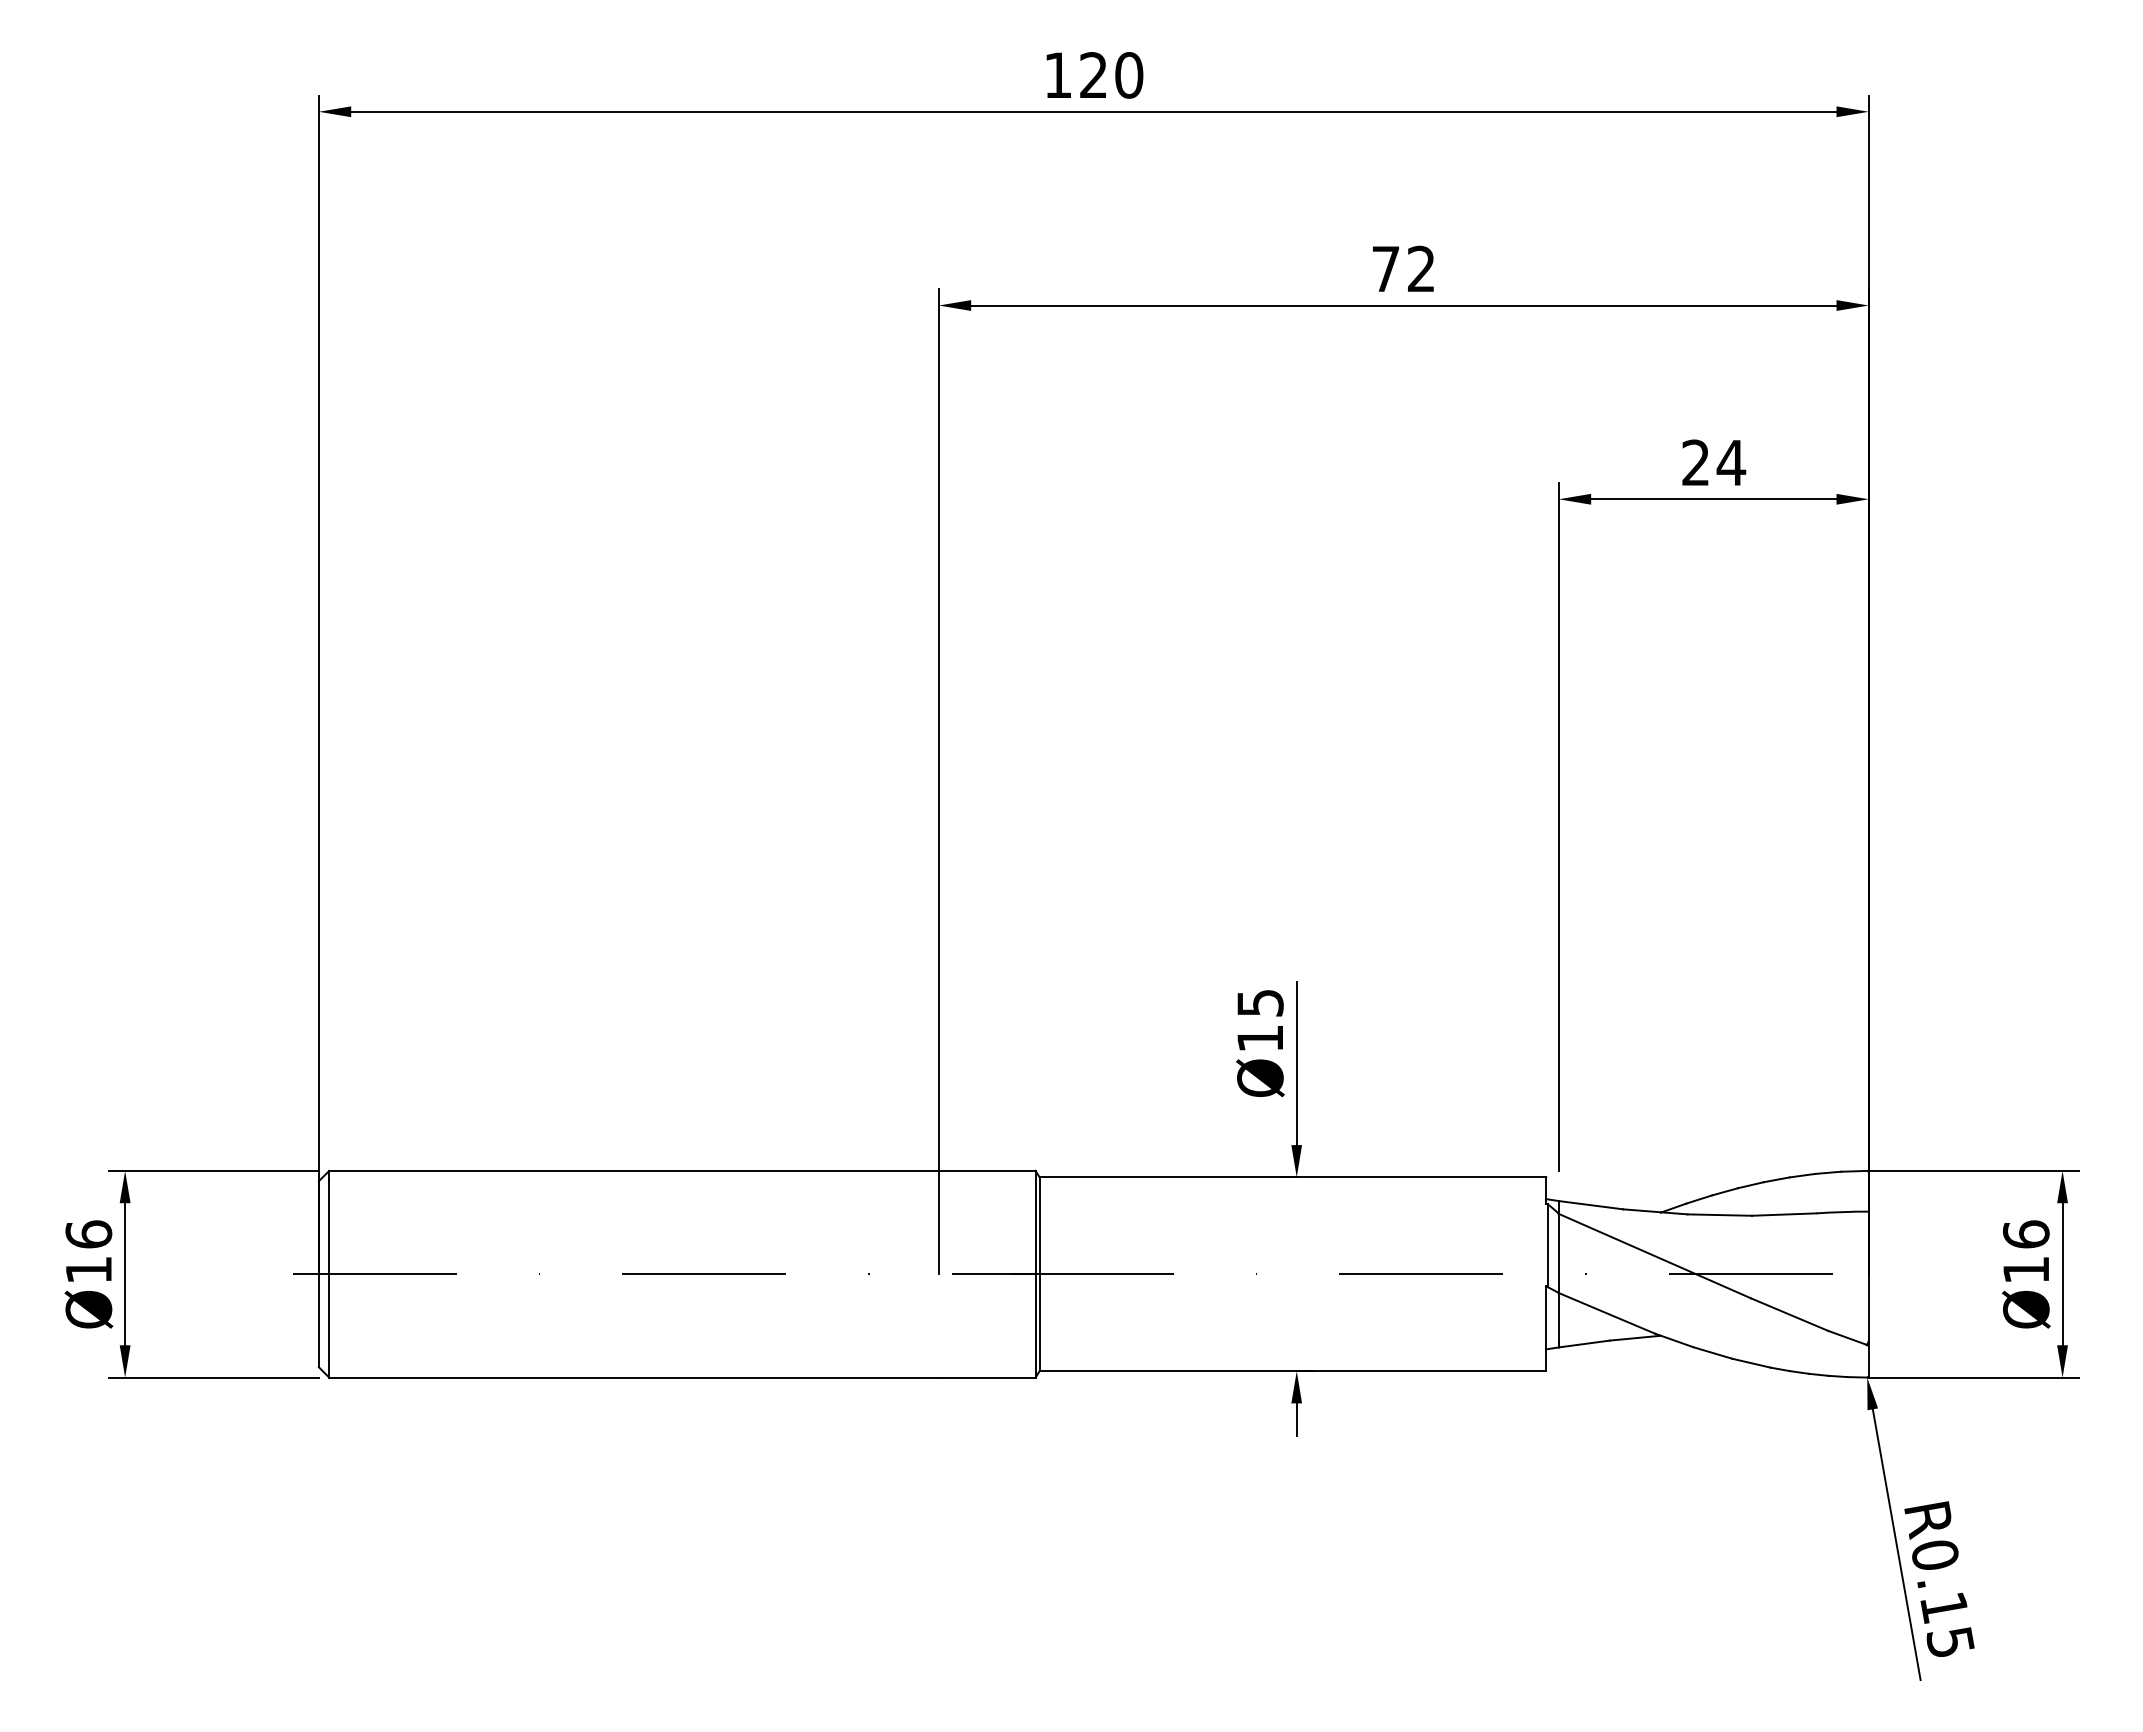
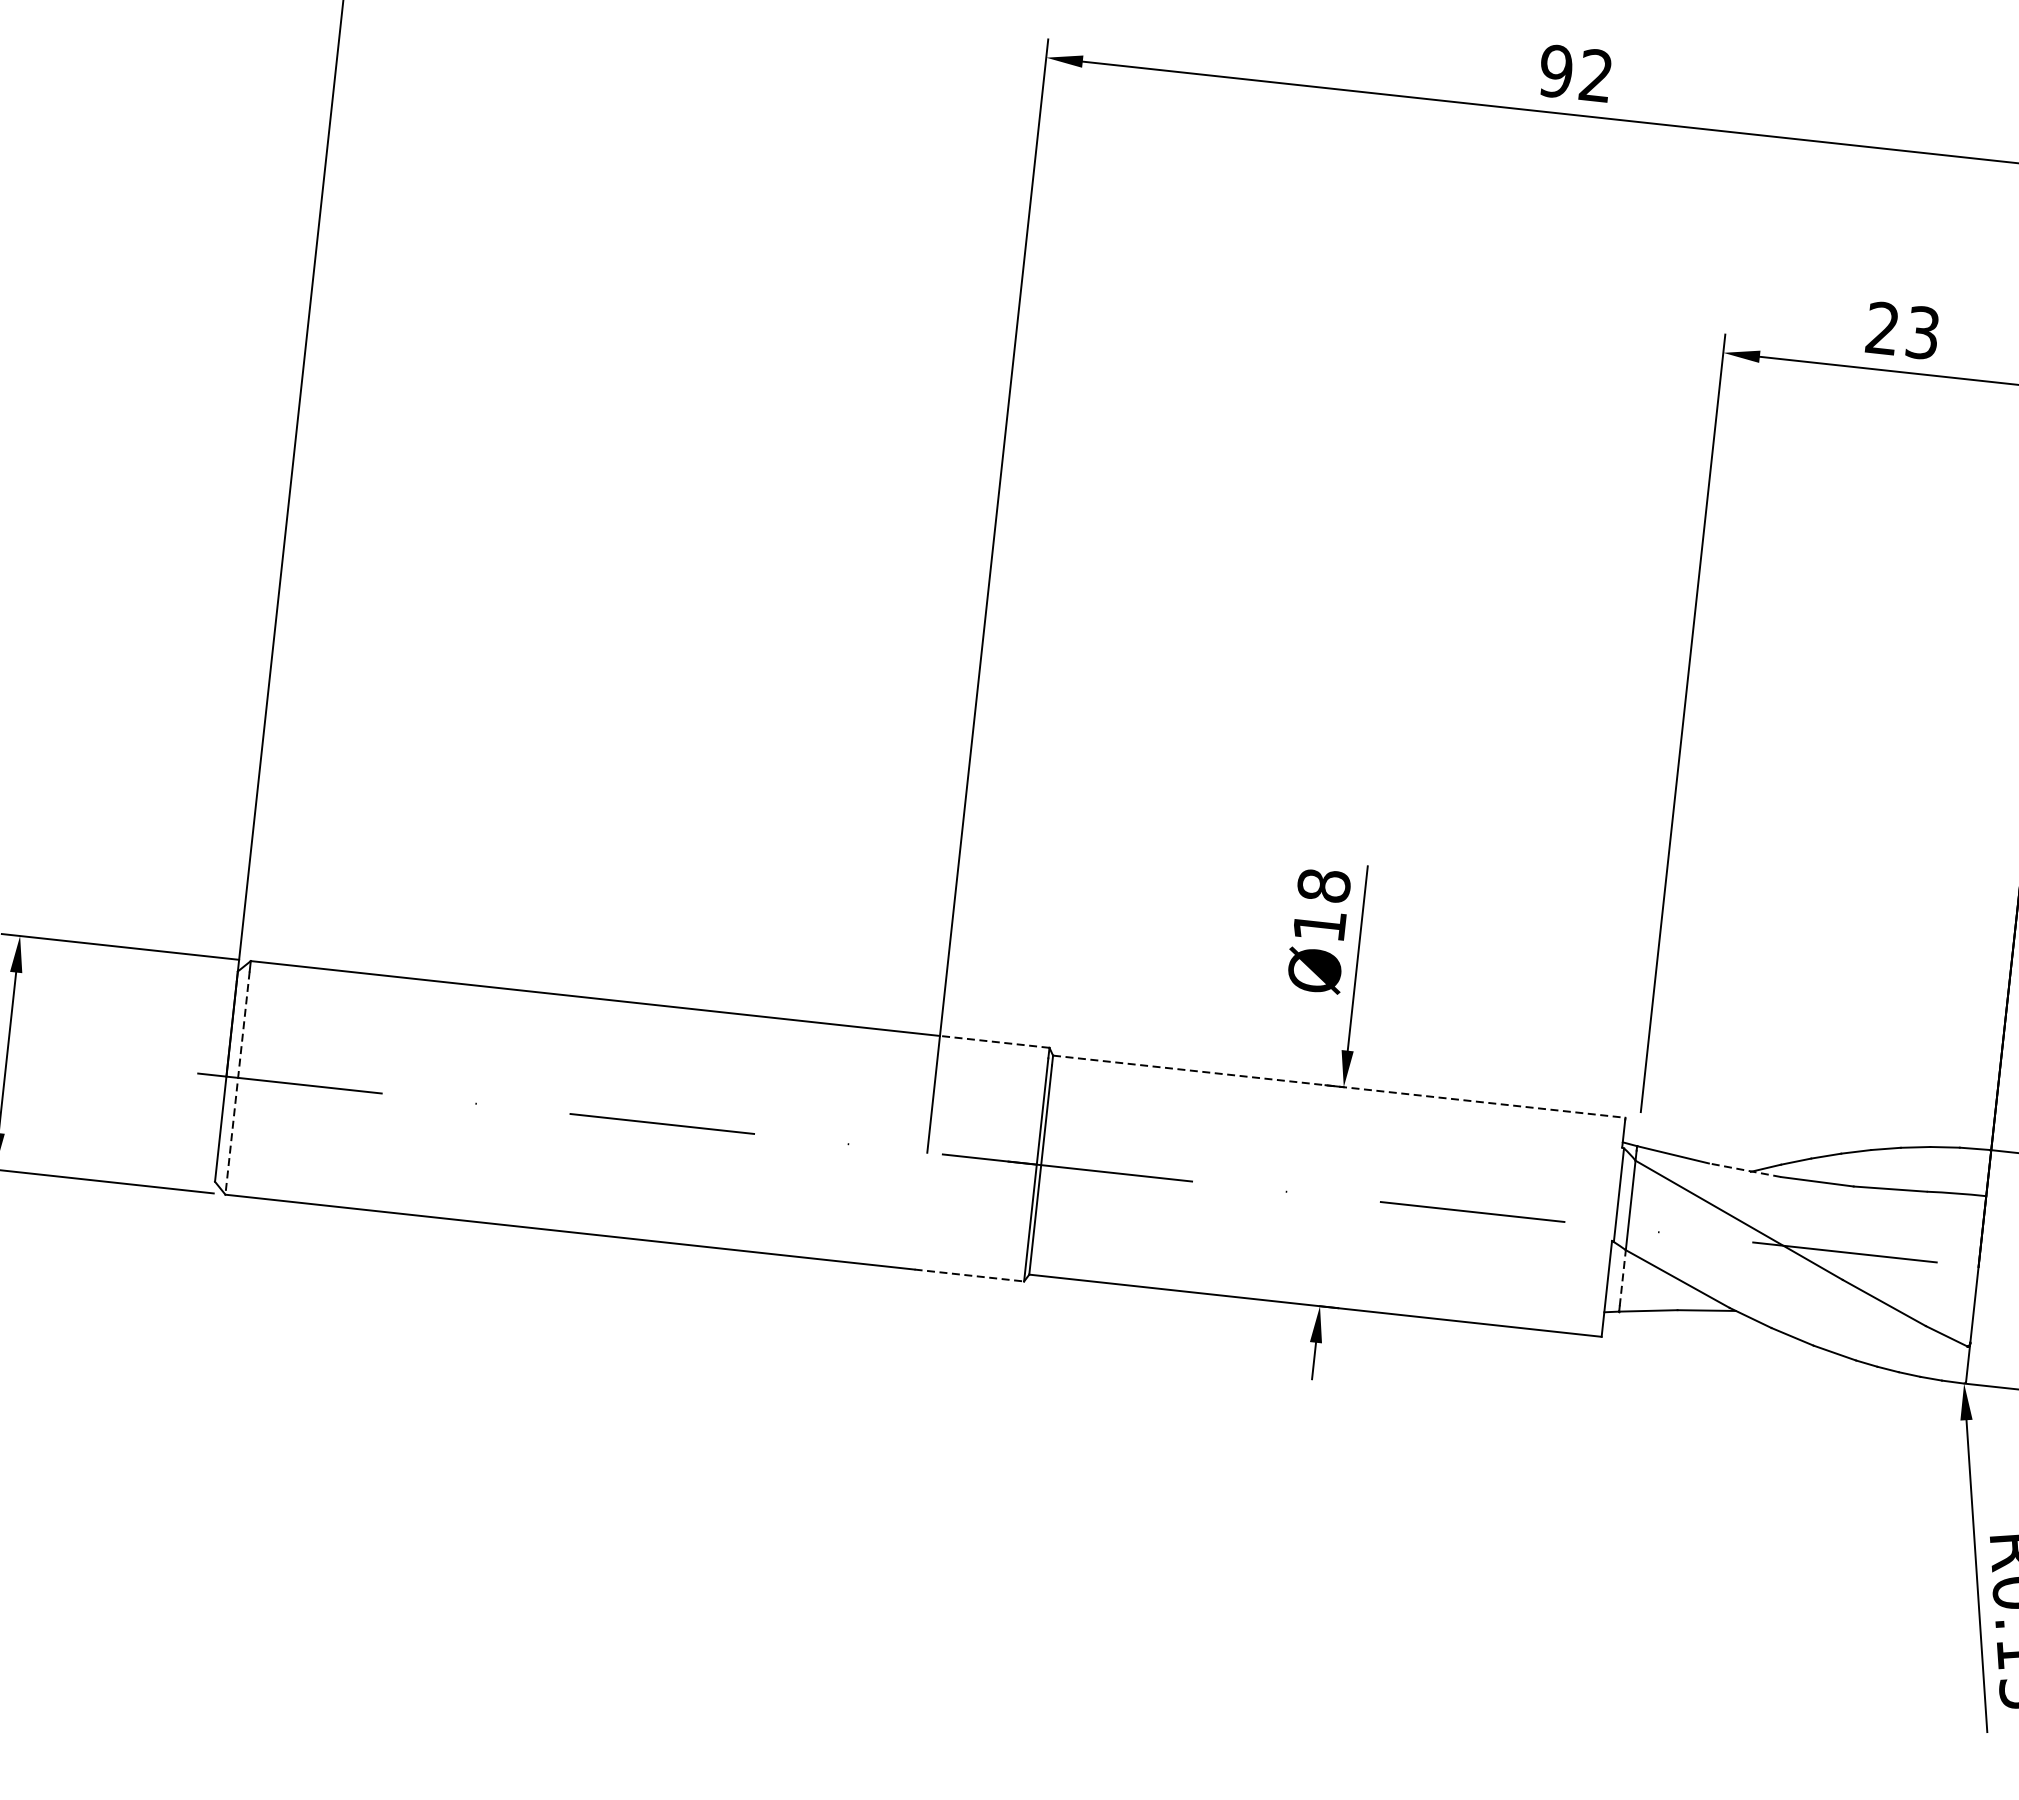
text: (1385, 268) -> (1555, 70), 72 -> 92
text: (1731, 462) -> (1923, 332), 24 -> 23
text: (1260, 1002) -> (1324, 885), Ø15 -> Ø18
line: (986, 1170) -> (993, 1041), solid -> dashed
line: (1293, 1177) -> (1340, 1086), solid -> dashed
line: (1654, 1211) -> (1743, 1169), solid -> dashed
line: (329, 1278) -> (237, 1082), solid -> dashed
line: (1558, 1317) -> (1622, 1277), solid -> dashed
line: (987, 1377) -> (969, 1275), solid -> dashed

